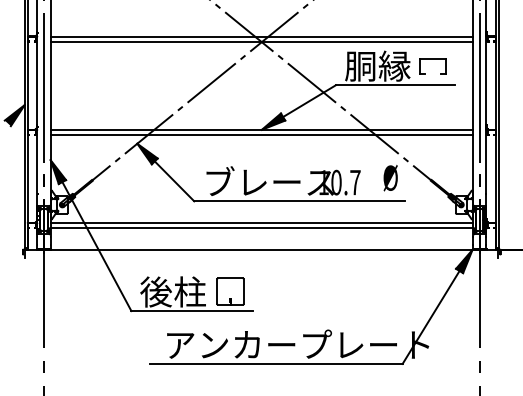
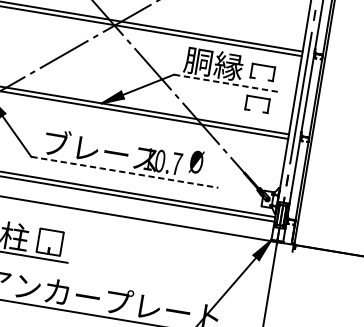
line: (395, 85) -> (226, 83), solid -> dashed
part: (432, 95) -> (258, 97), added
text: (390, 178) -> (196, 162), moved
line: (300, 201) -> (125, 172), solid -> dashed

